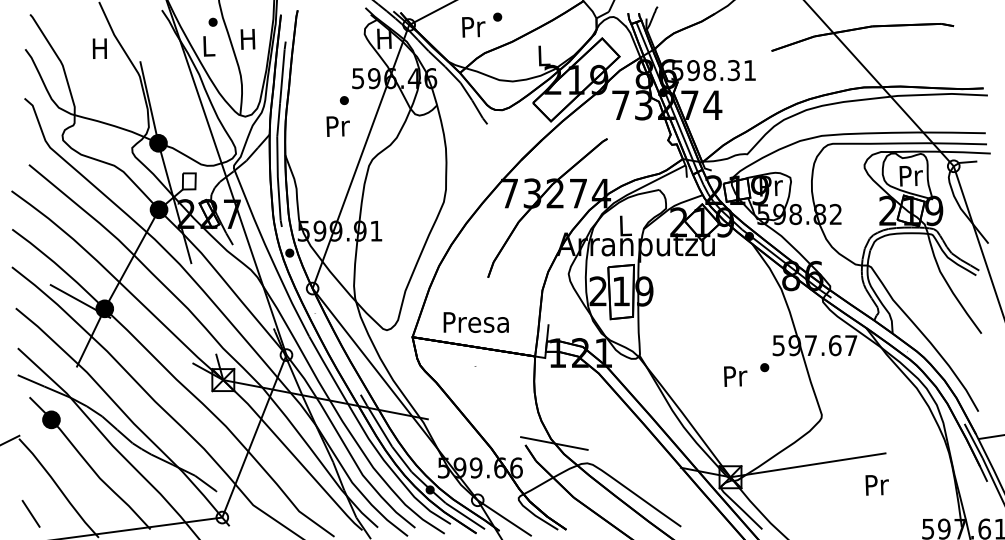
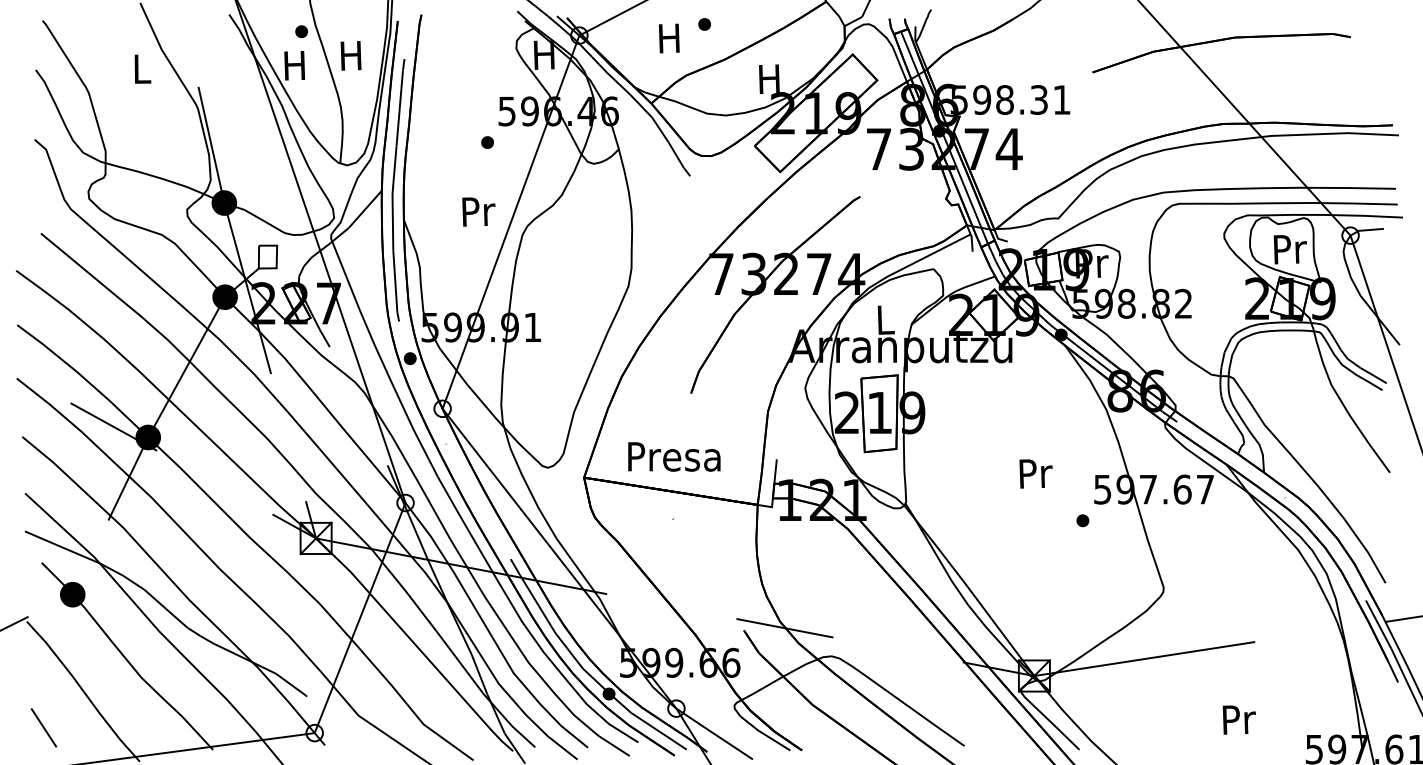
text: (473, 26) -> (670, 37), Pr -> H
text: (207, 45) -> (293, 64), L -> H
text: (99, 48) -> (140, 68), H -> L
text: (543, 55) -> (769, 78), L -> H
text: (337, 126) -> (477, 211), moved
text: (735, 376) -> (1035, 473), moved
text: (876, 485) -> (1238, 720), moved

